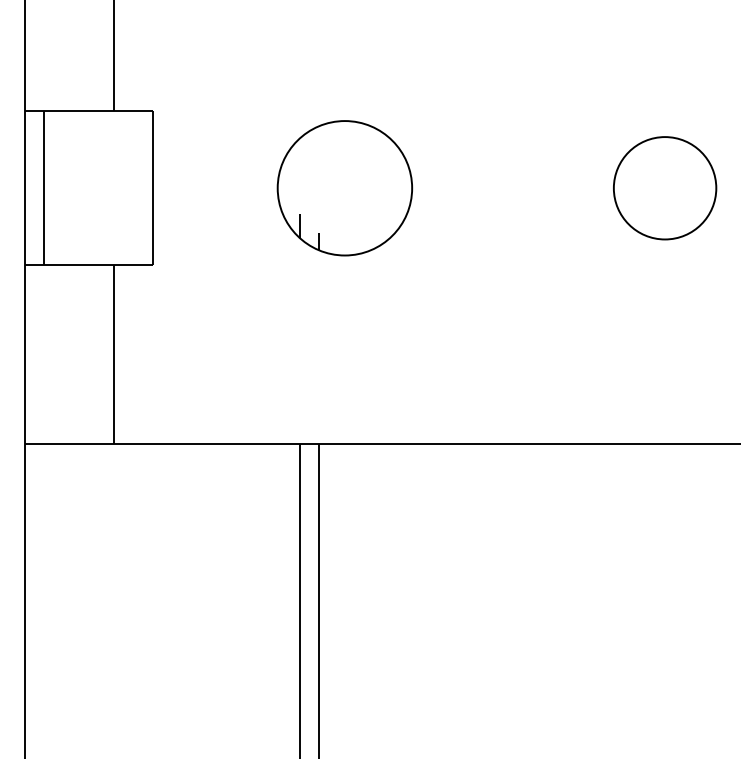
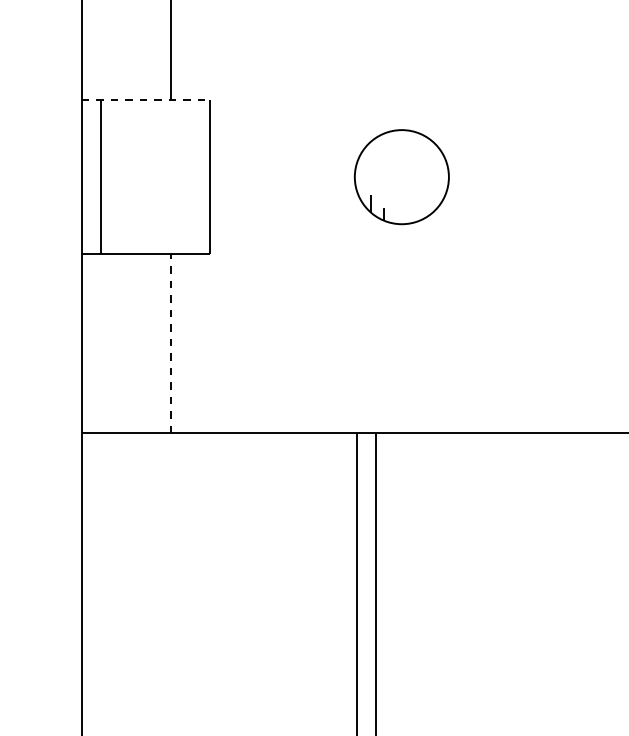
line: (89, 111) -> (146, 100), solid -> dashed
part: (344, 188) -> (401, 177), size x0.7
line: (114, 354) -> (171, 343), solid -> dashed

